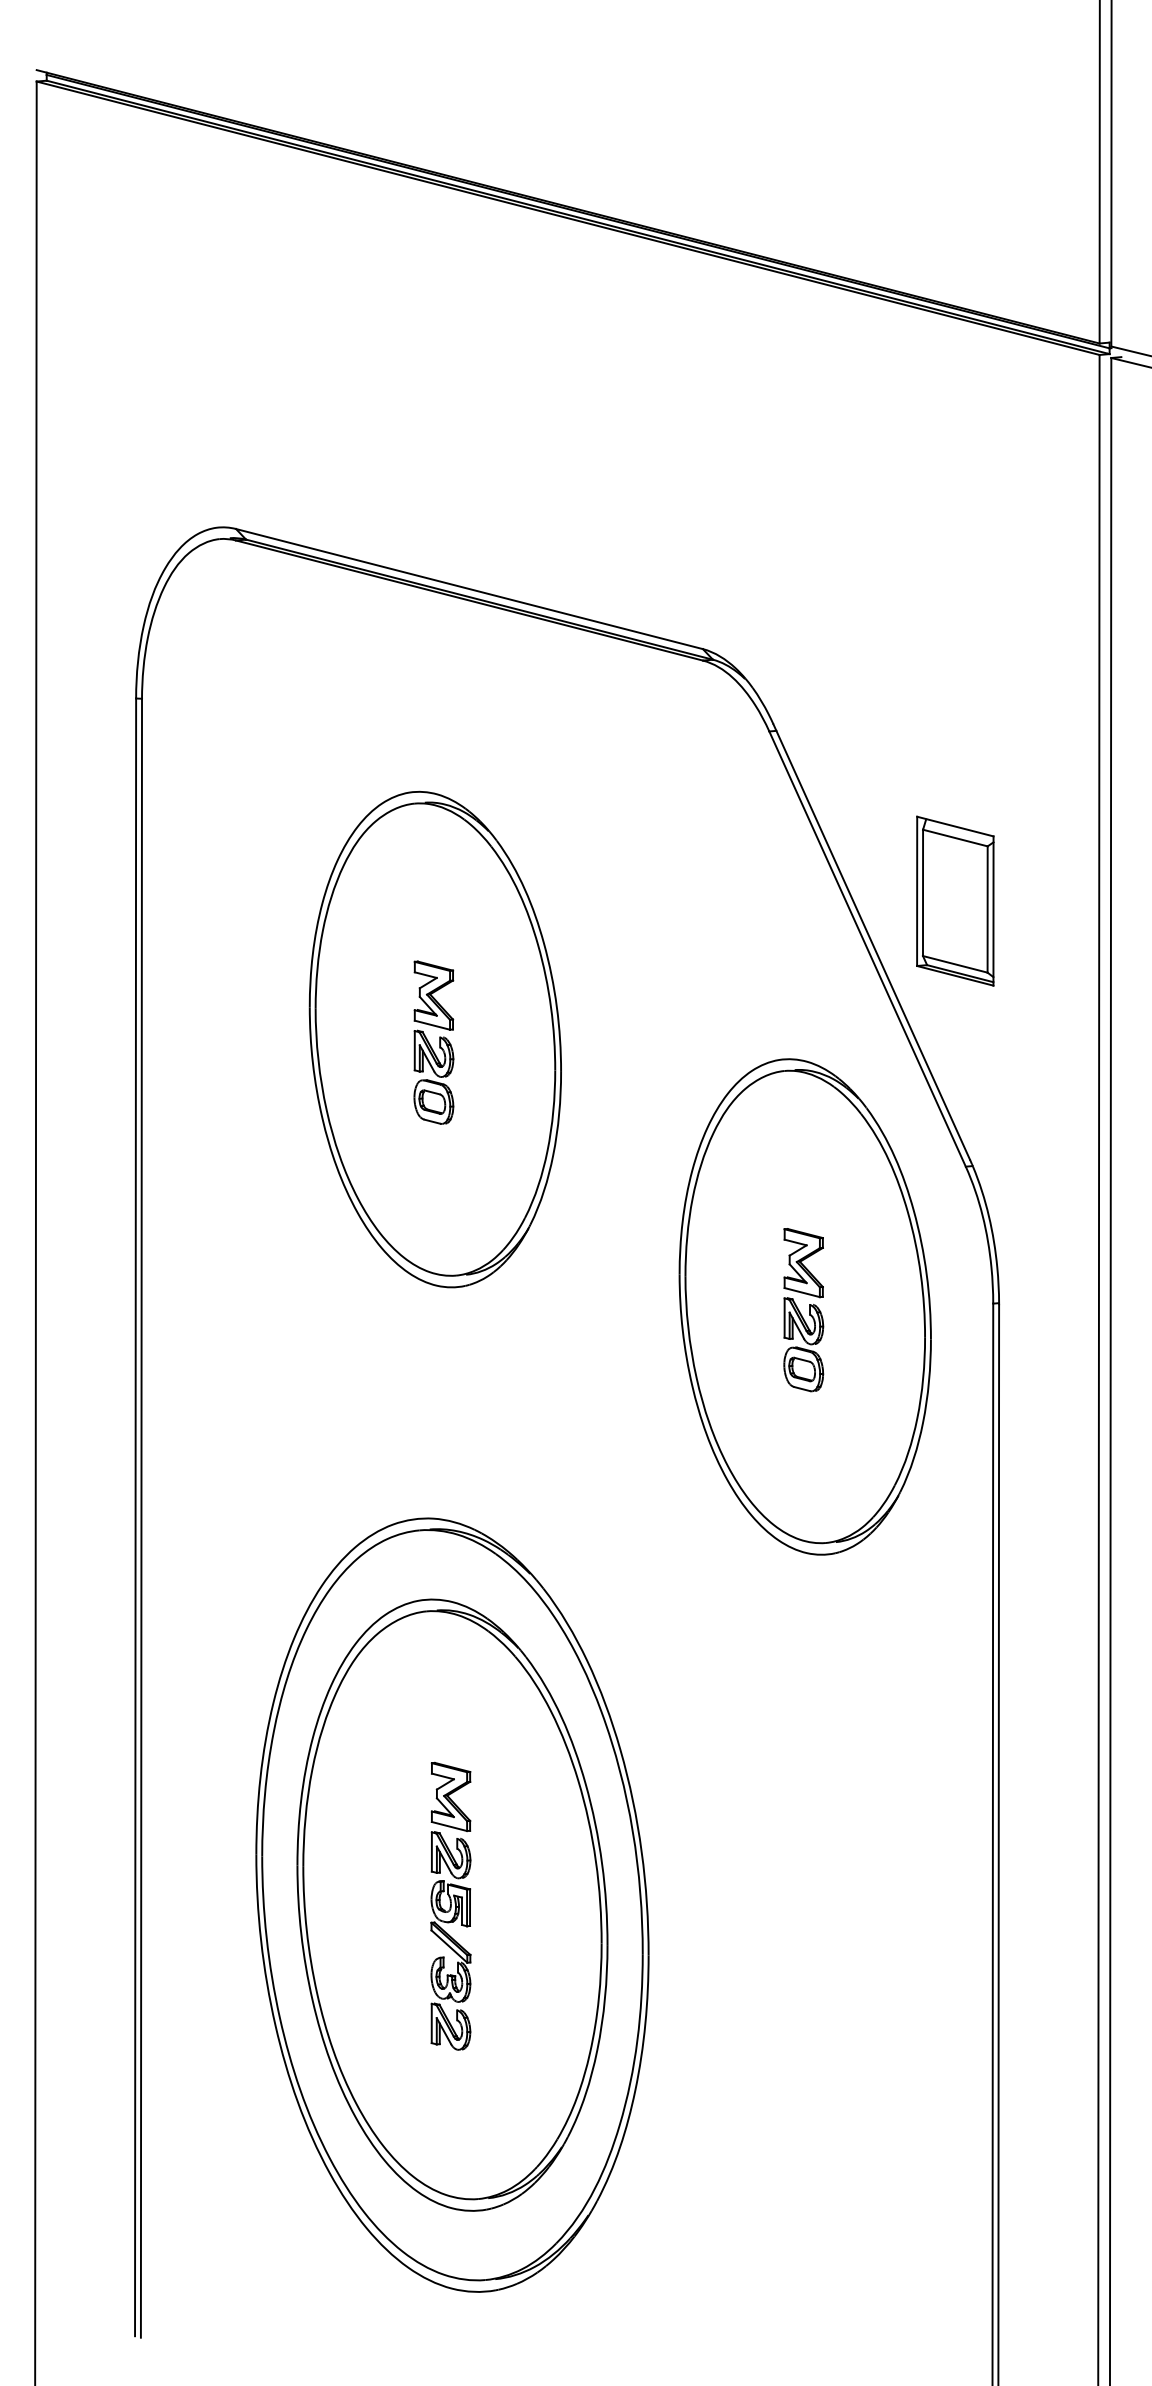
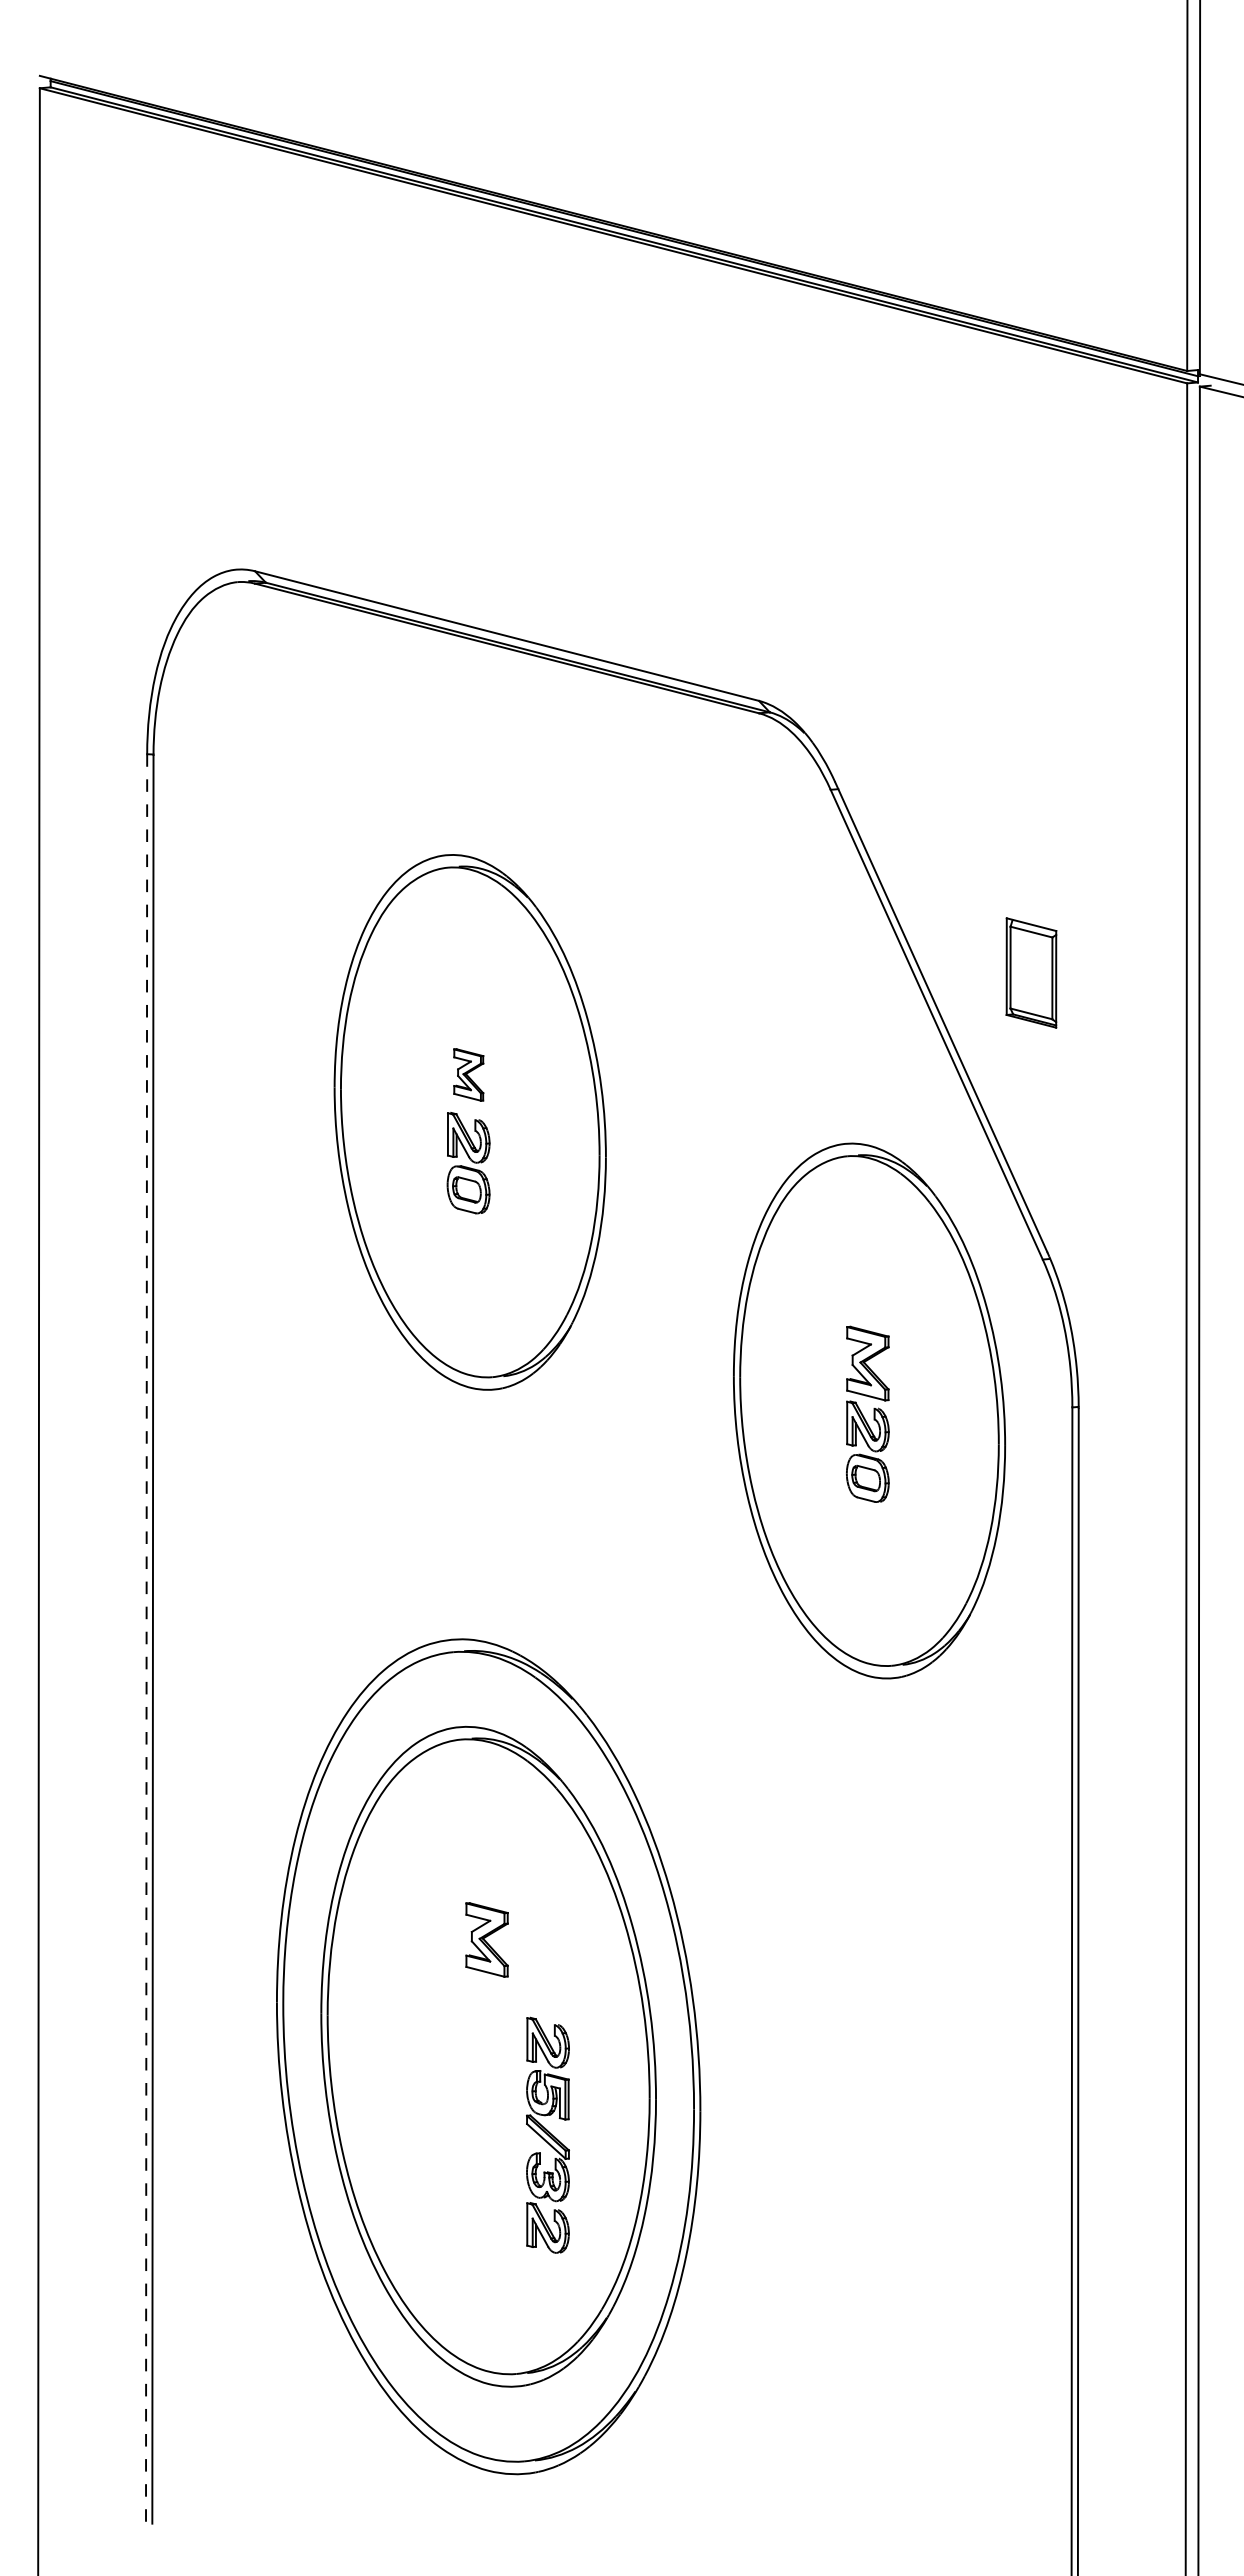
part: (955, 900) -> (1031, 972), size x0.6
part: (433, 995) -> (468, 1074), size x0.7
line: (135, 1517) -> (146, 1638), solid -> dashed
part: (450, 1940) -> (547, 2134), moved

